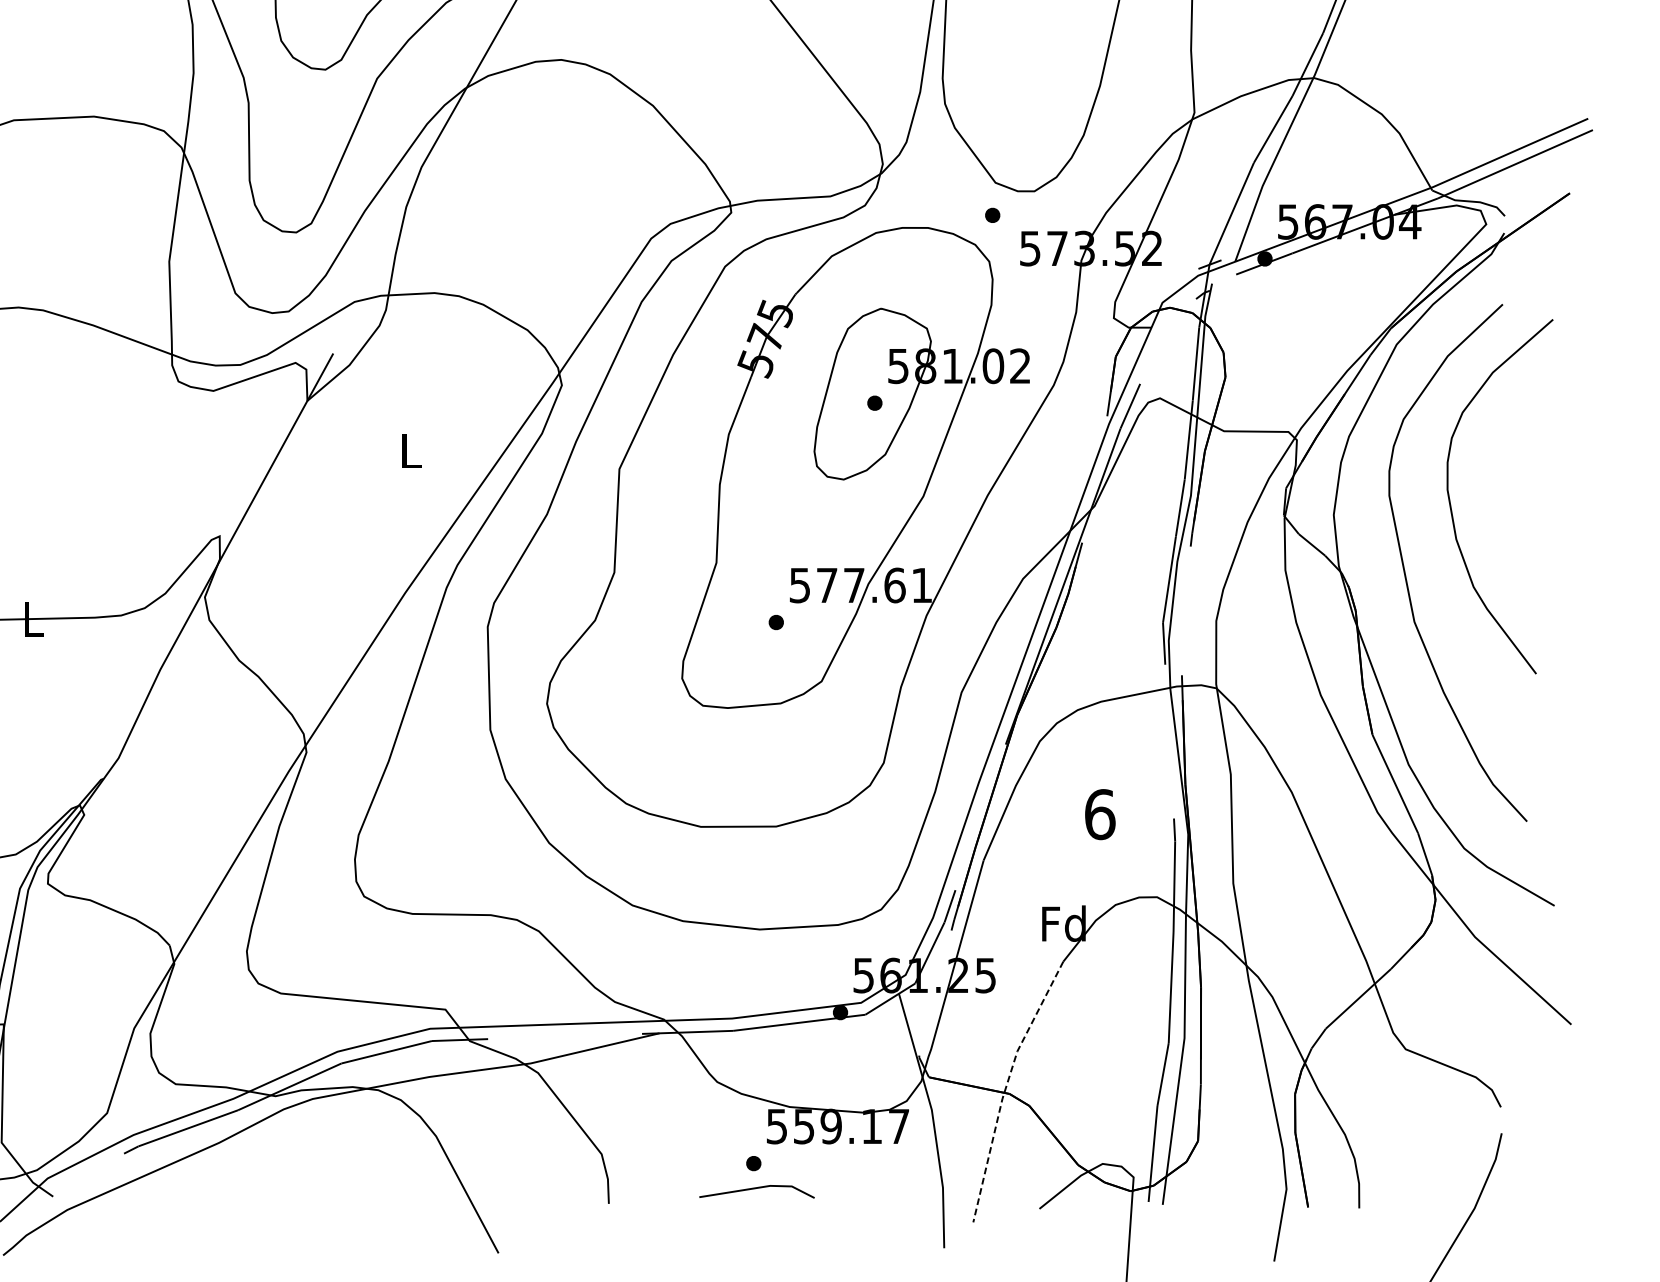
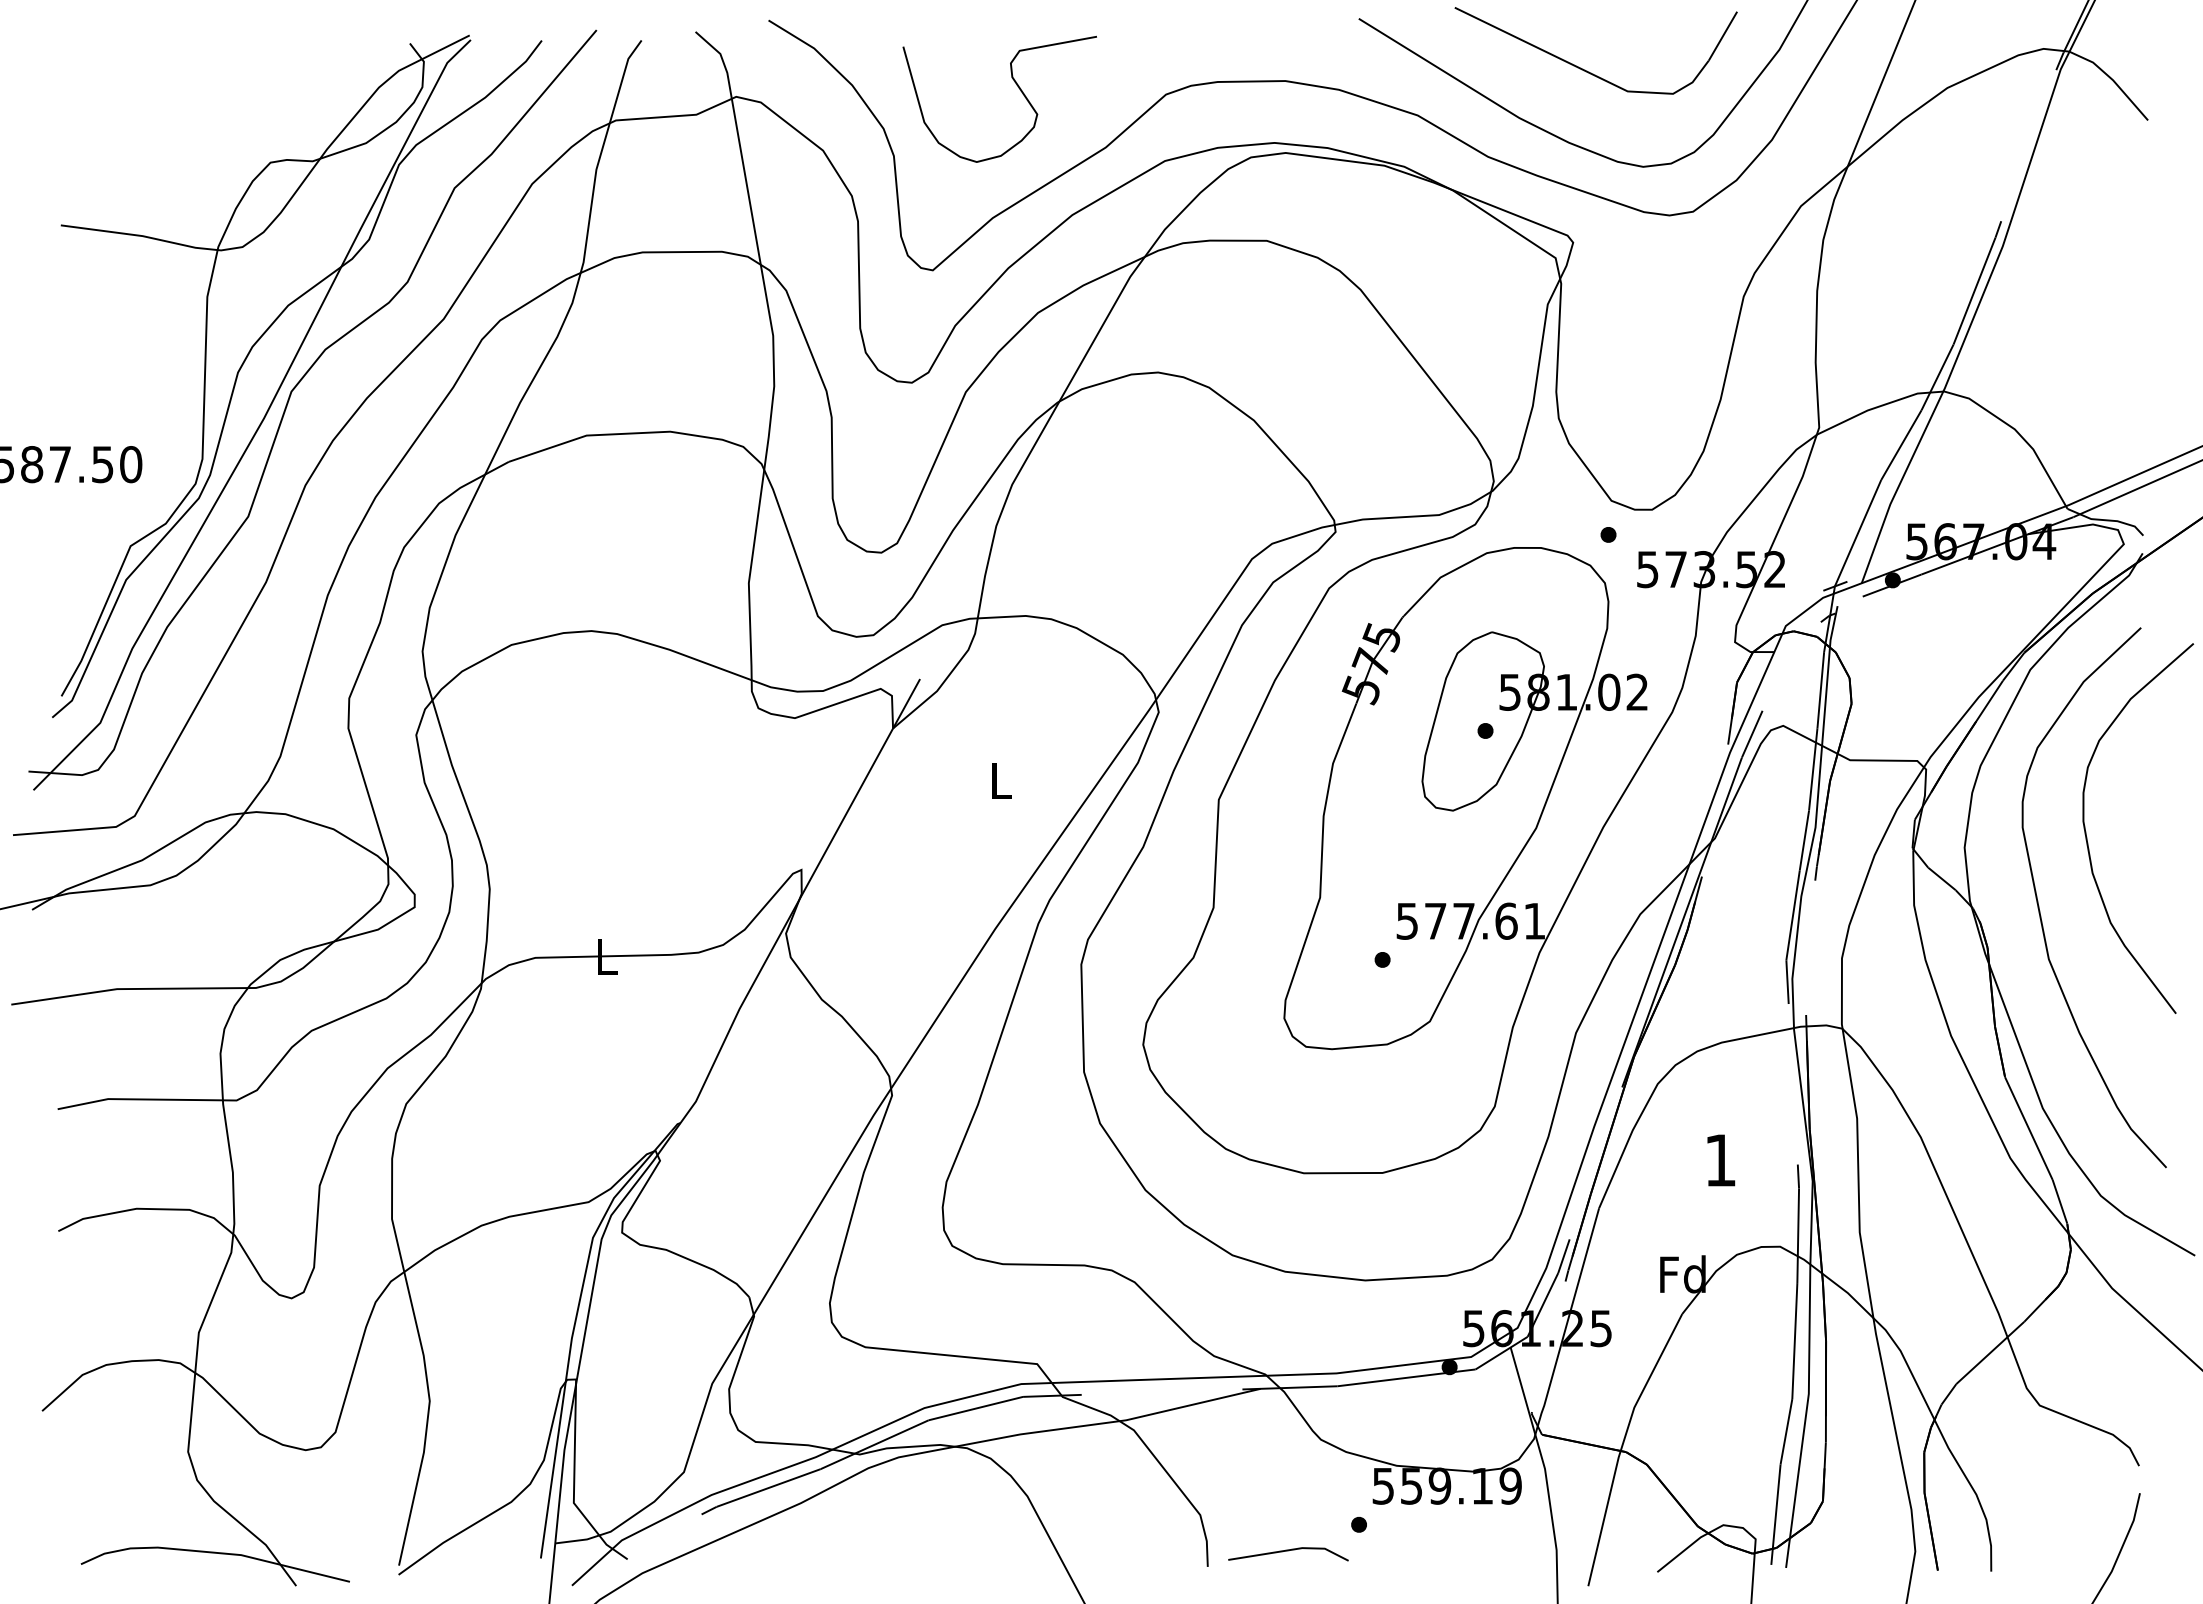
text: (1099, 814) -> (1720, 1160), 6 -> 1
line: (1006, 1087) -> (1622, 1445), dashed -> solid
text: (898, 1125) -> (1510, 1485), 559.17 -> 559.19
line: (757, 1189) -> (1288, 1551), moved

